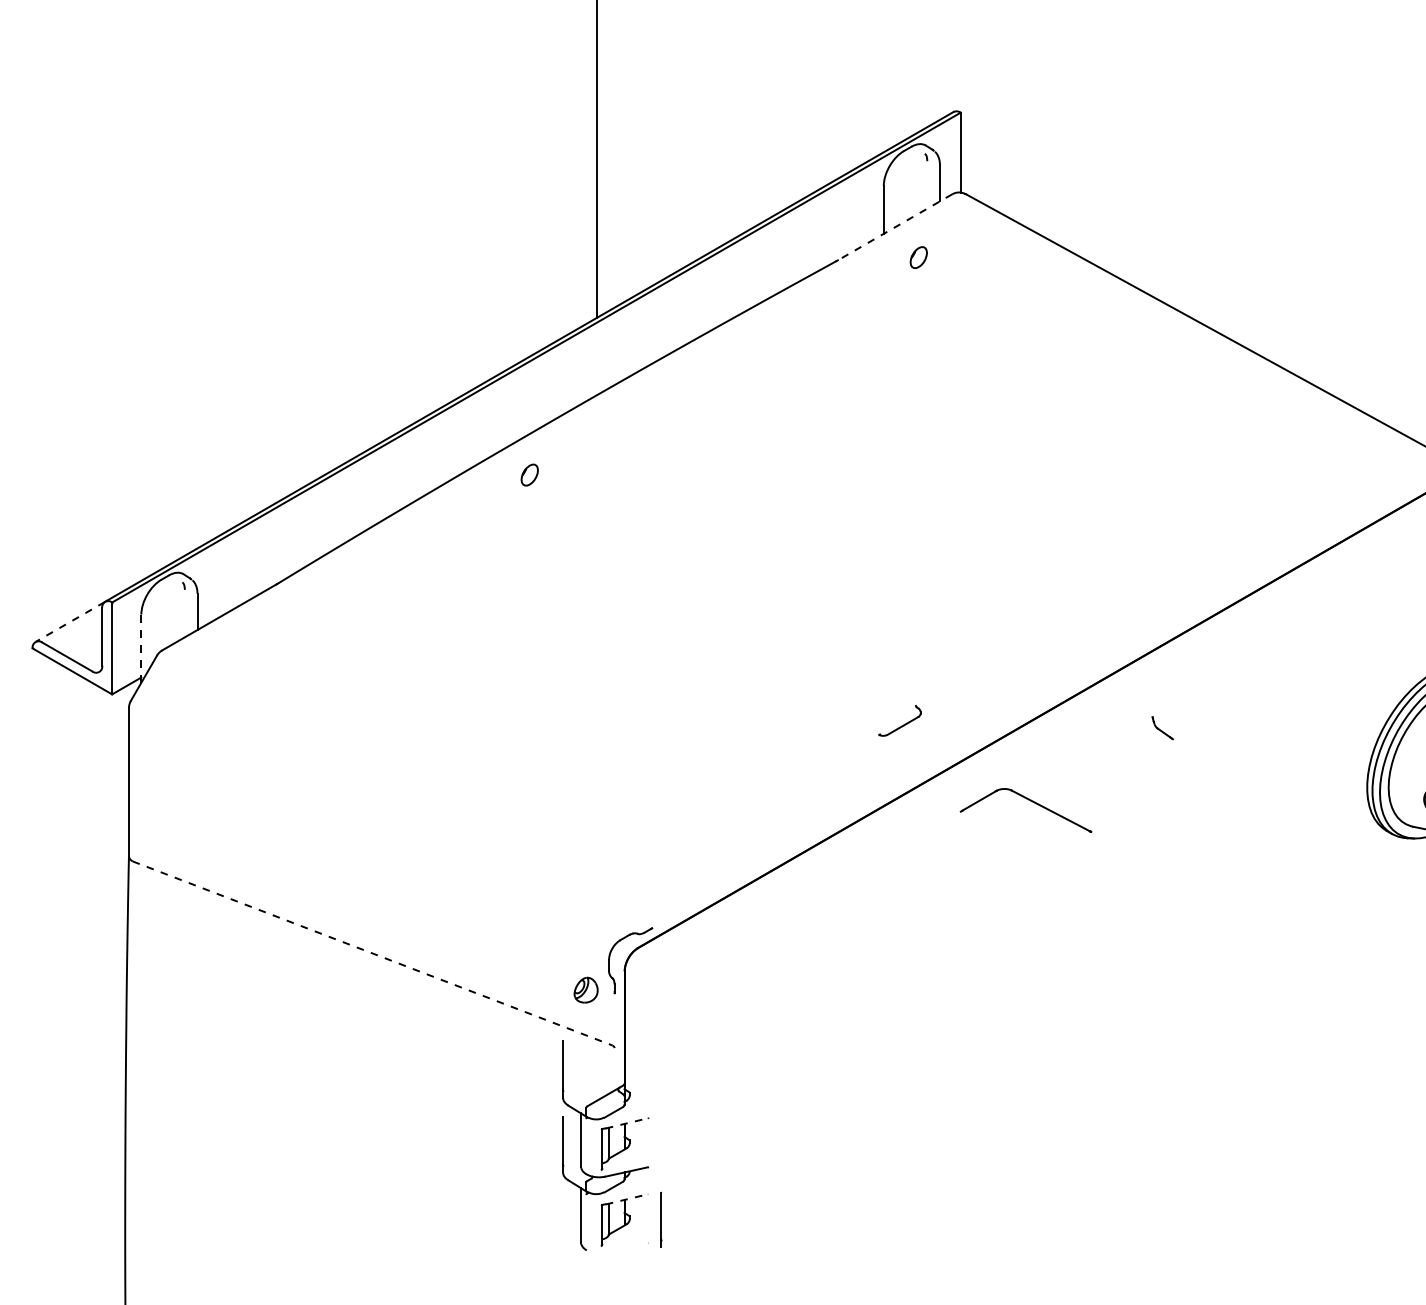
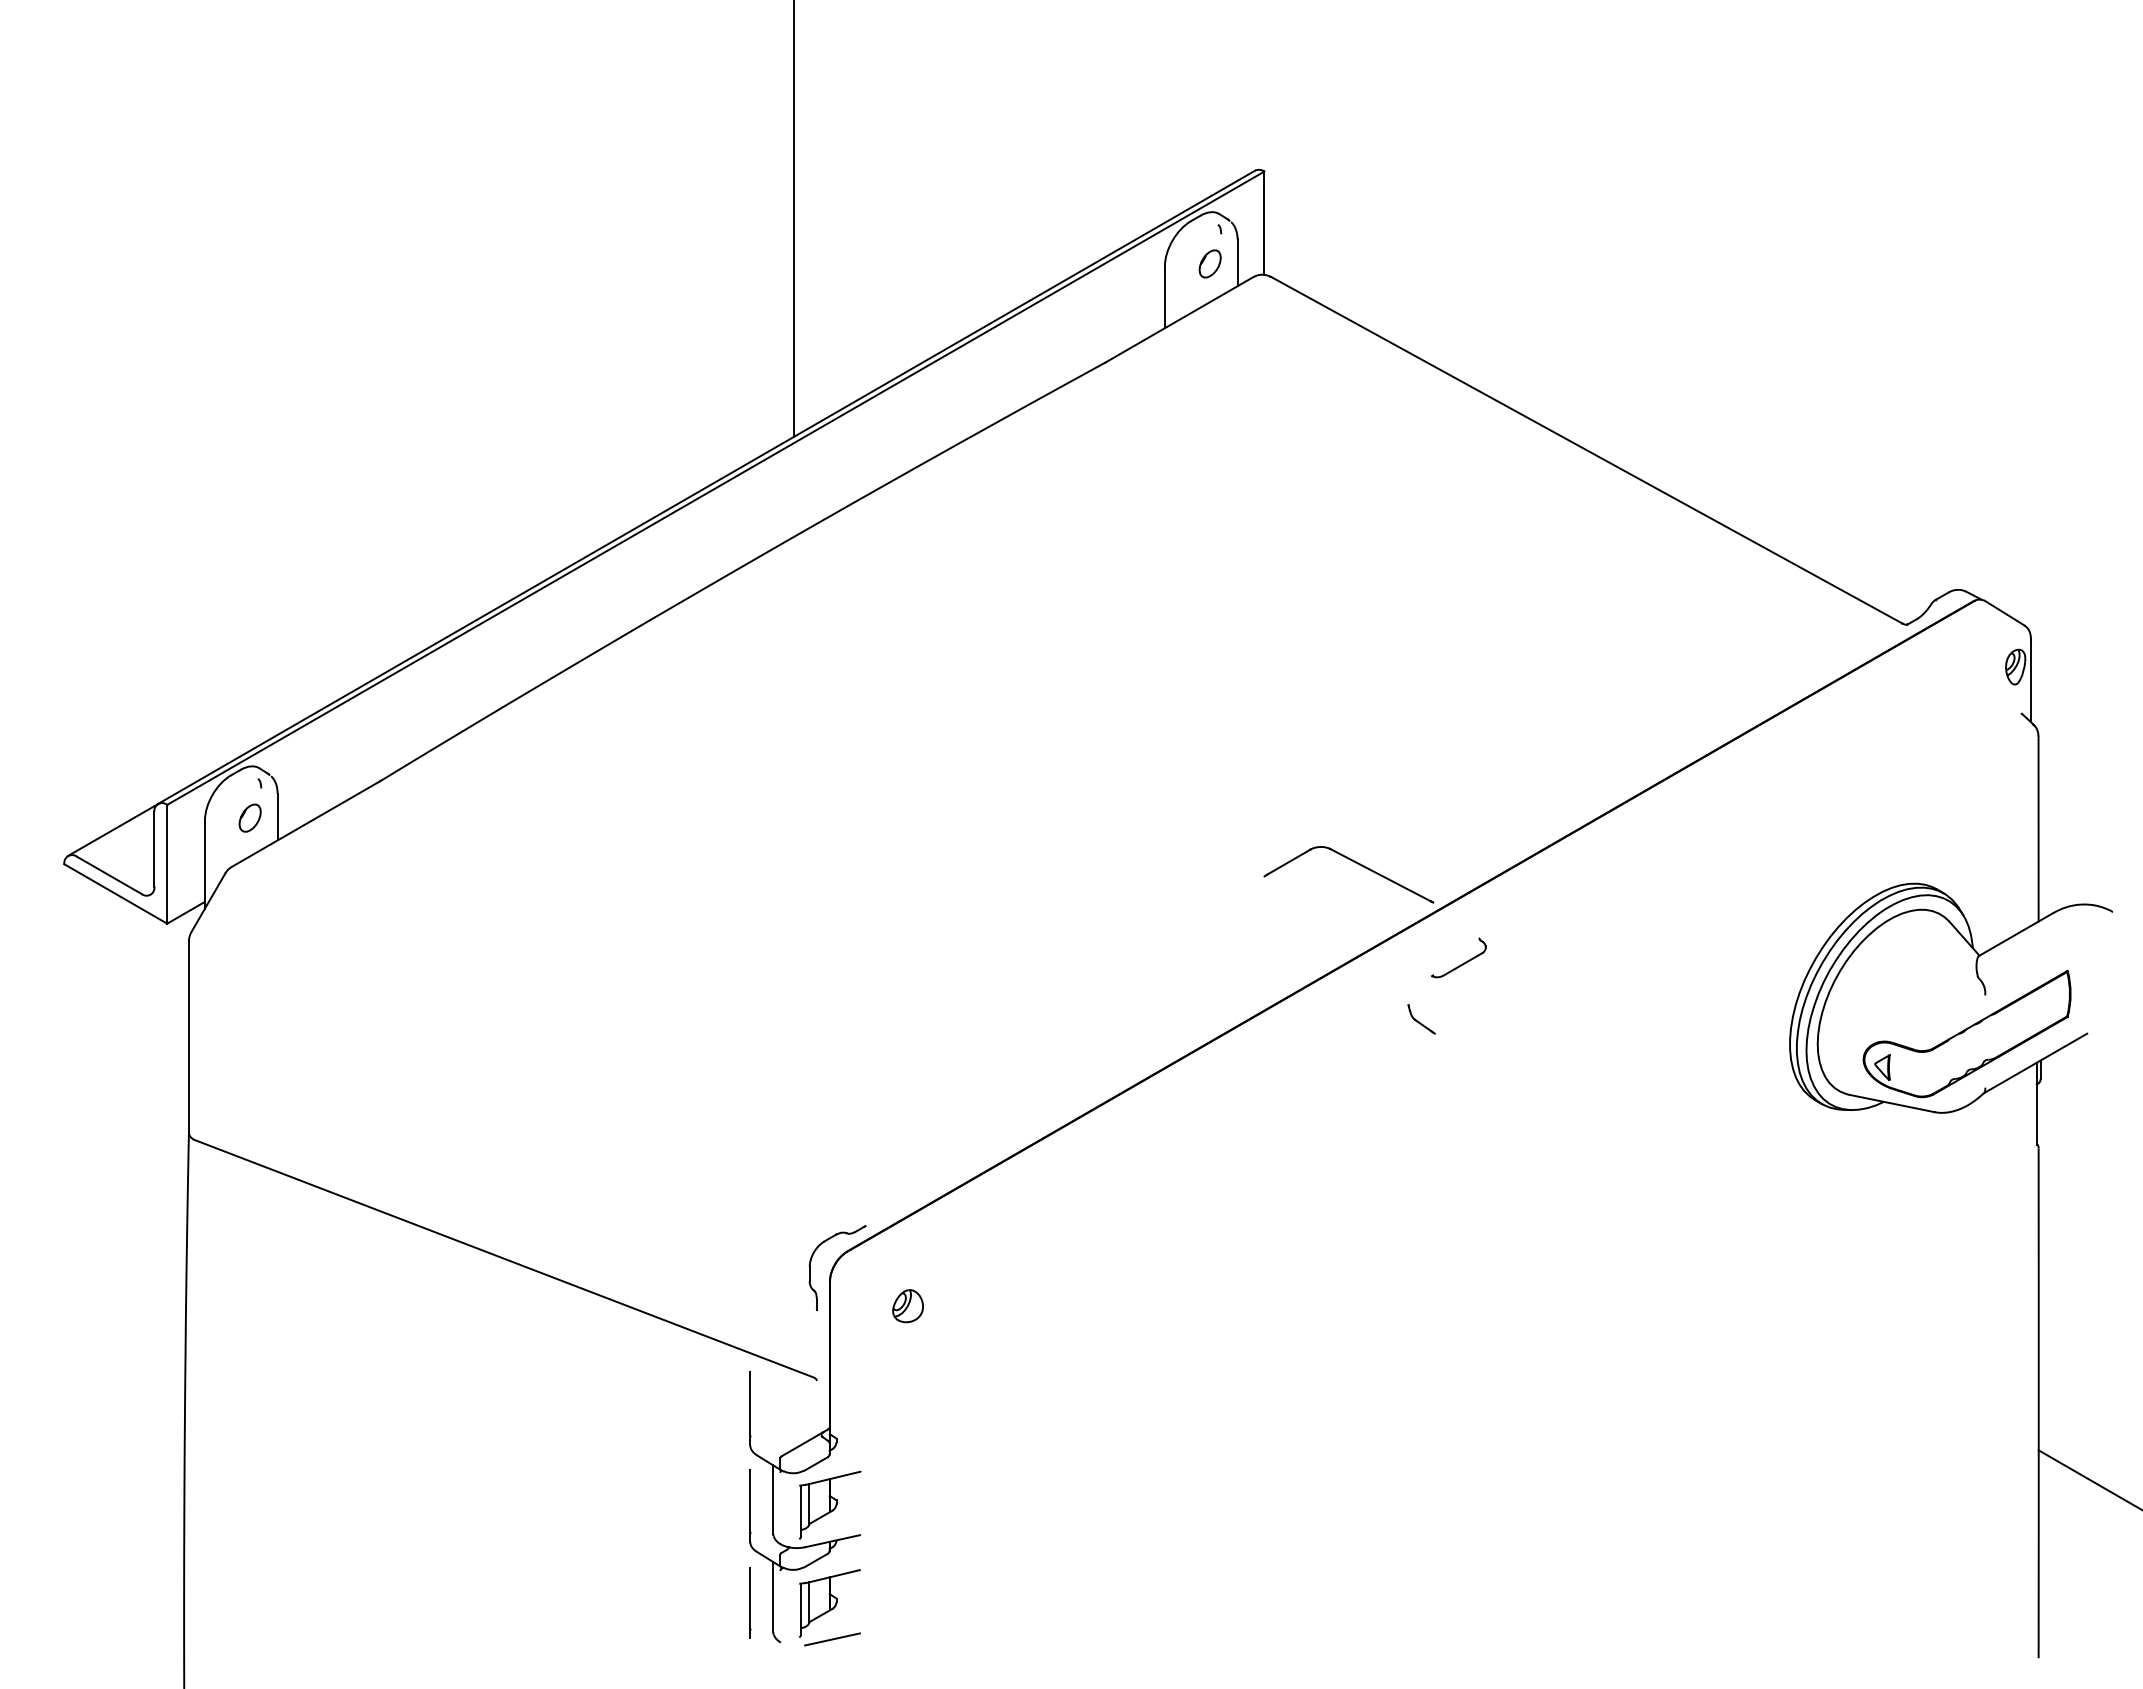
line: (895, 227) -> (1179, 320), dashed -> solid
part: (918, 257) -> (1209, 263), moved
part: (529, 474) -> (249, 817), moved
line: (69, 622) -> (112, 830), dashed -> solid
line: (140, 648) -> (204, 864), dashed -> solid
part: (902, 725) -> (1462, 963), moved
part: (1162, 728) -> (1421, 1019), moved
part: (1029, 800) -> (1353, 862), moved
line: (373, 953) -> (504, 1258), dashed -> solid
part: (585, 990) -> (907, 1306), moved
line: (626, 1123) -> (832, 1478), dashed -> solid
line: (626, 1199) -> (832, 1576), dashed -> solid
line: (661, 1219) -> (750, 1602), moved
line: (626, 1248) -> (832, 1639), added

